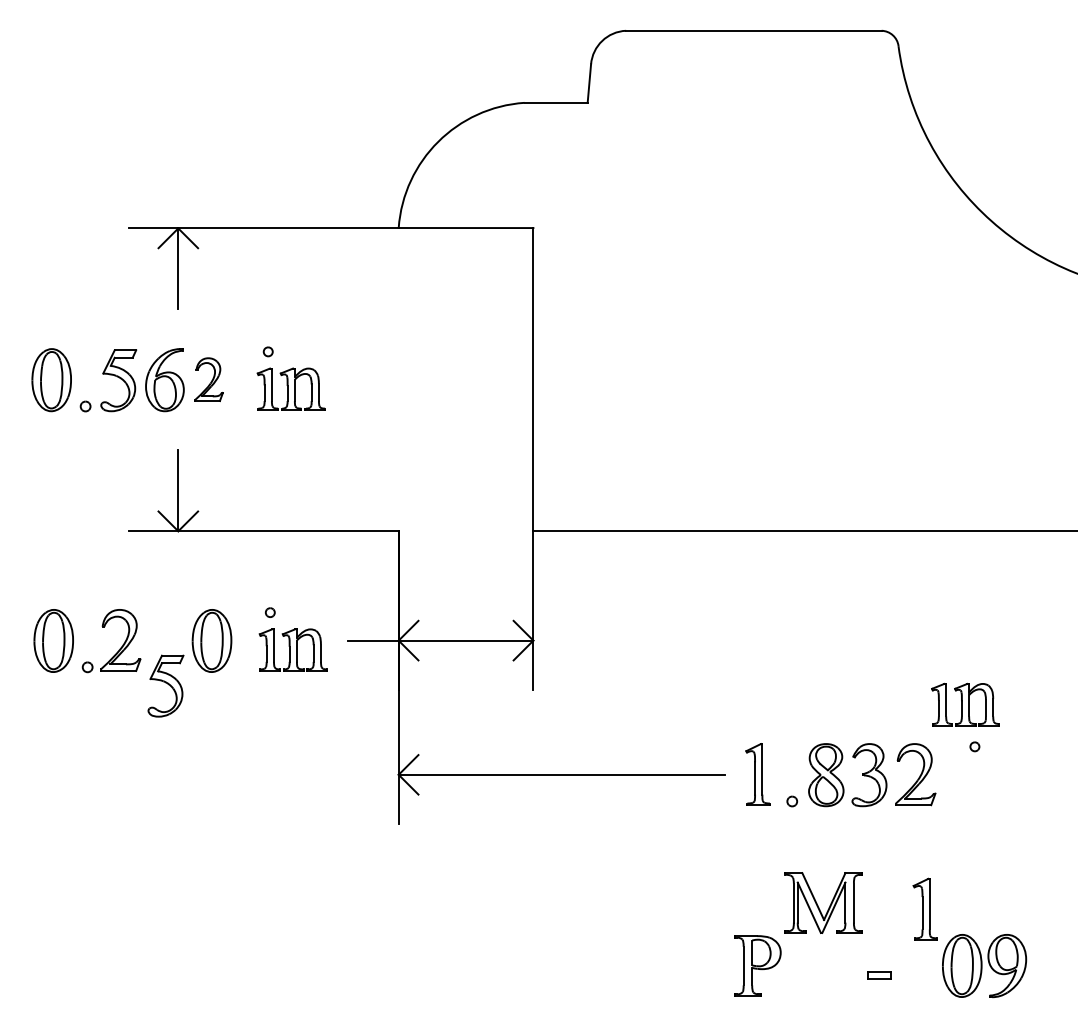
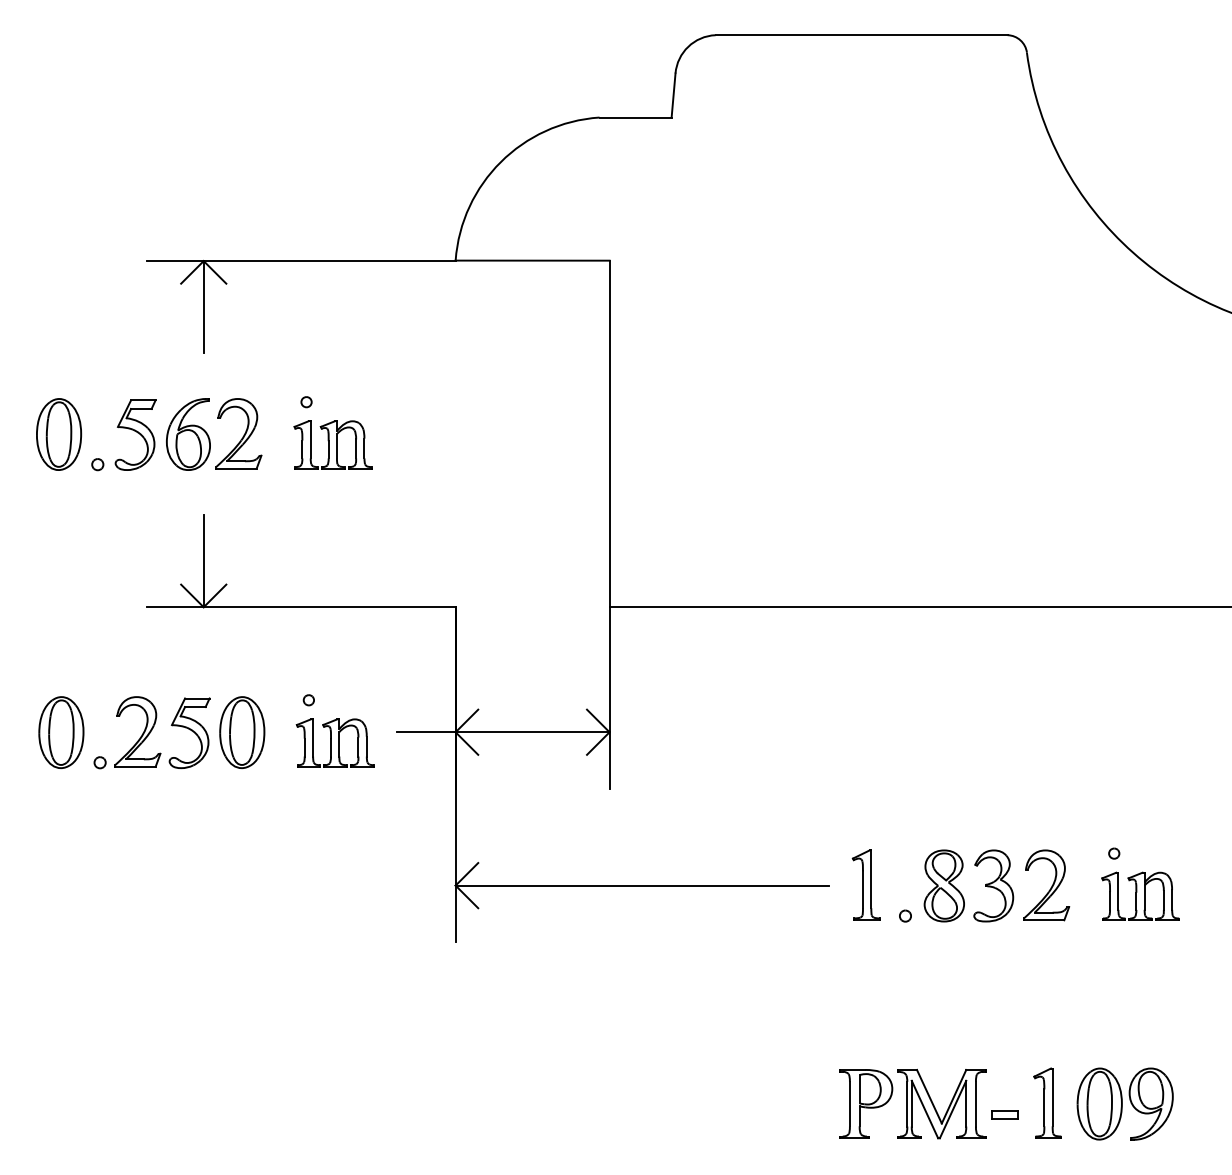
part: (208, 379) -> (238, 433), size x1.43
part: (165, 686) -> (189, 733), moved
part: (965, 703) -> (1140, 895), moved
part: (818, 905) -> (935, 1107), moved
part: (925, 908) -> (1047, 1102), moved

